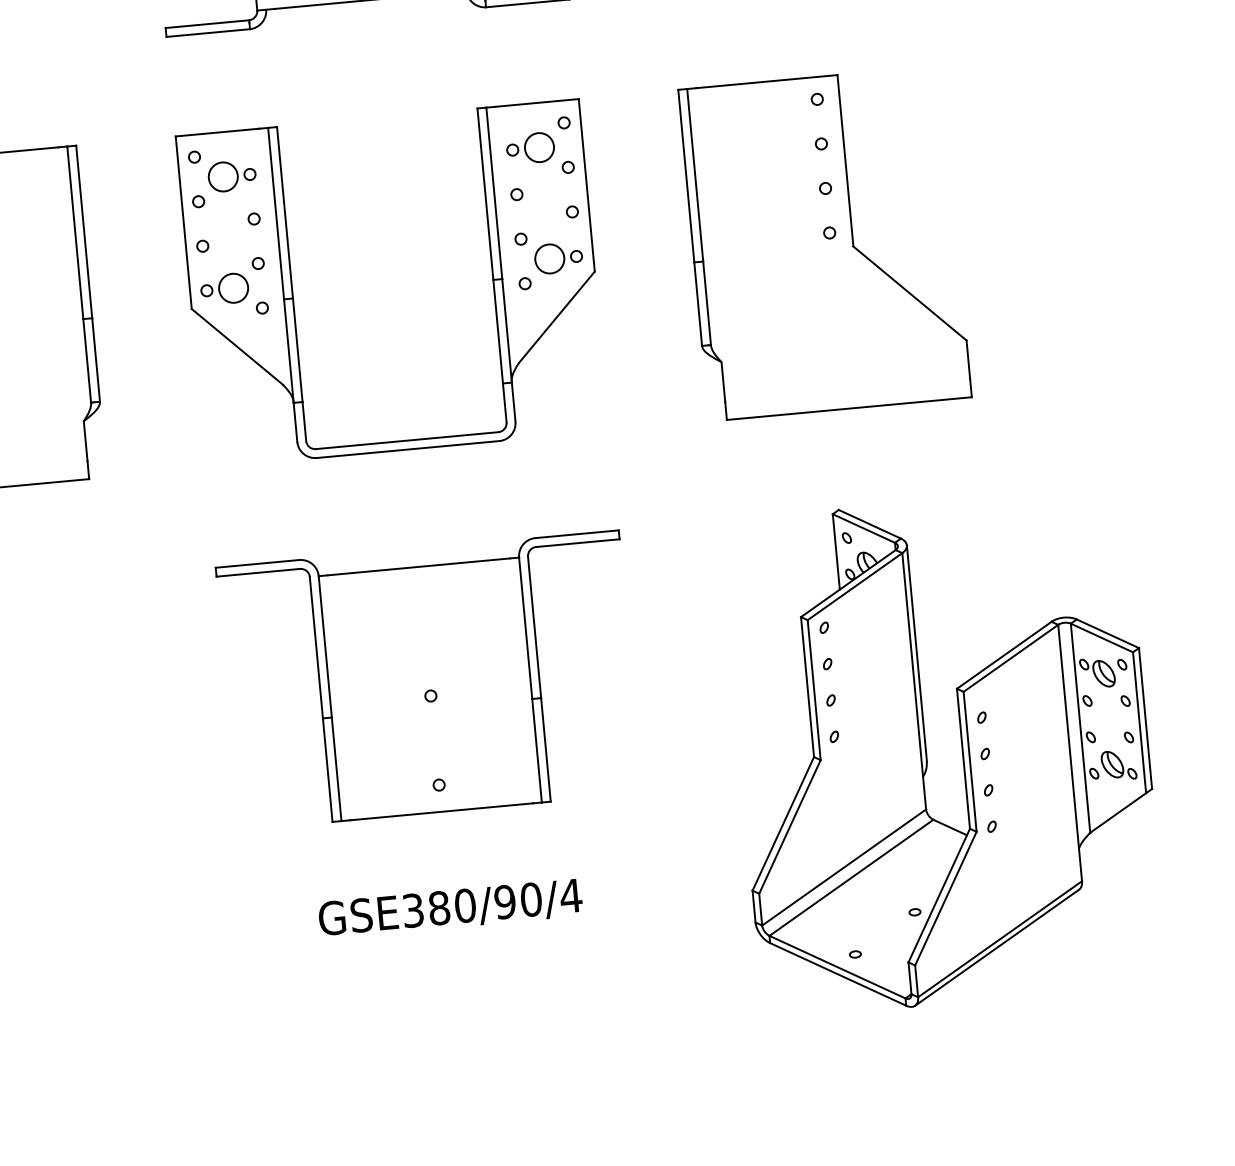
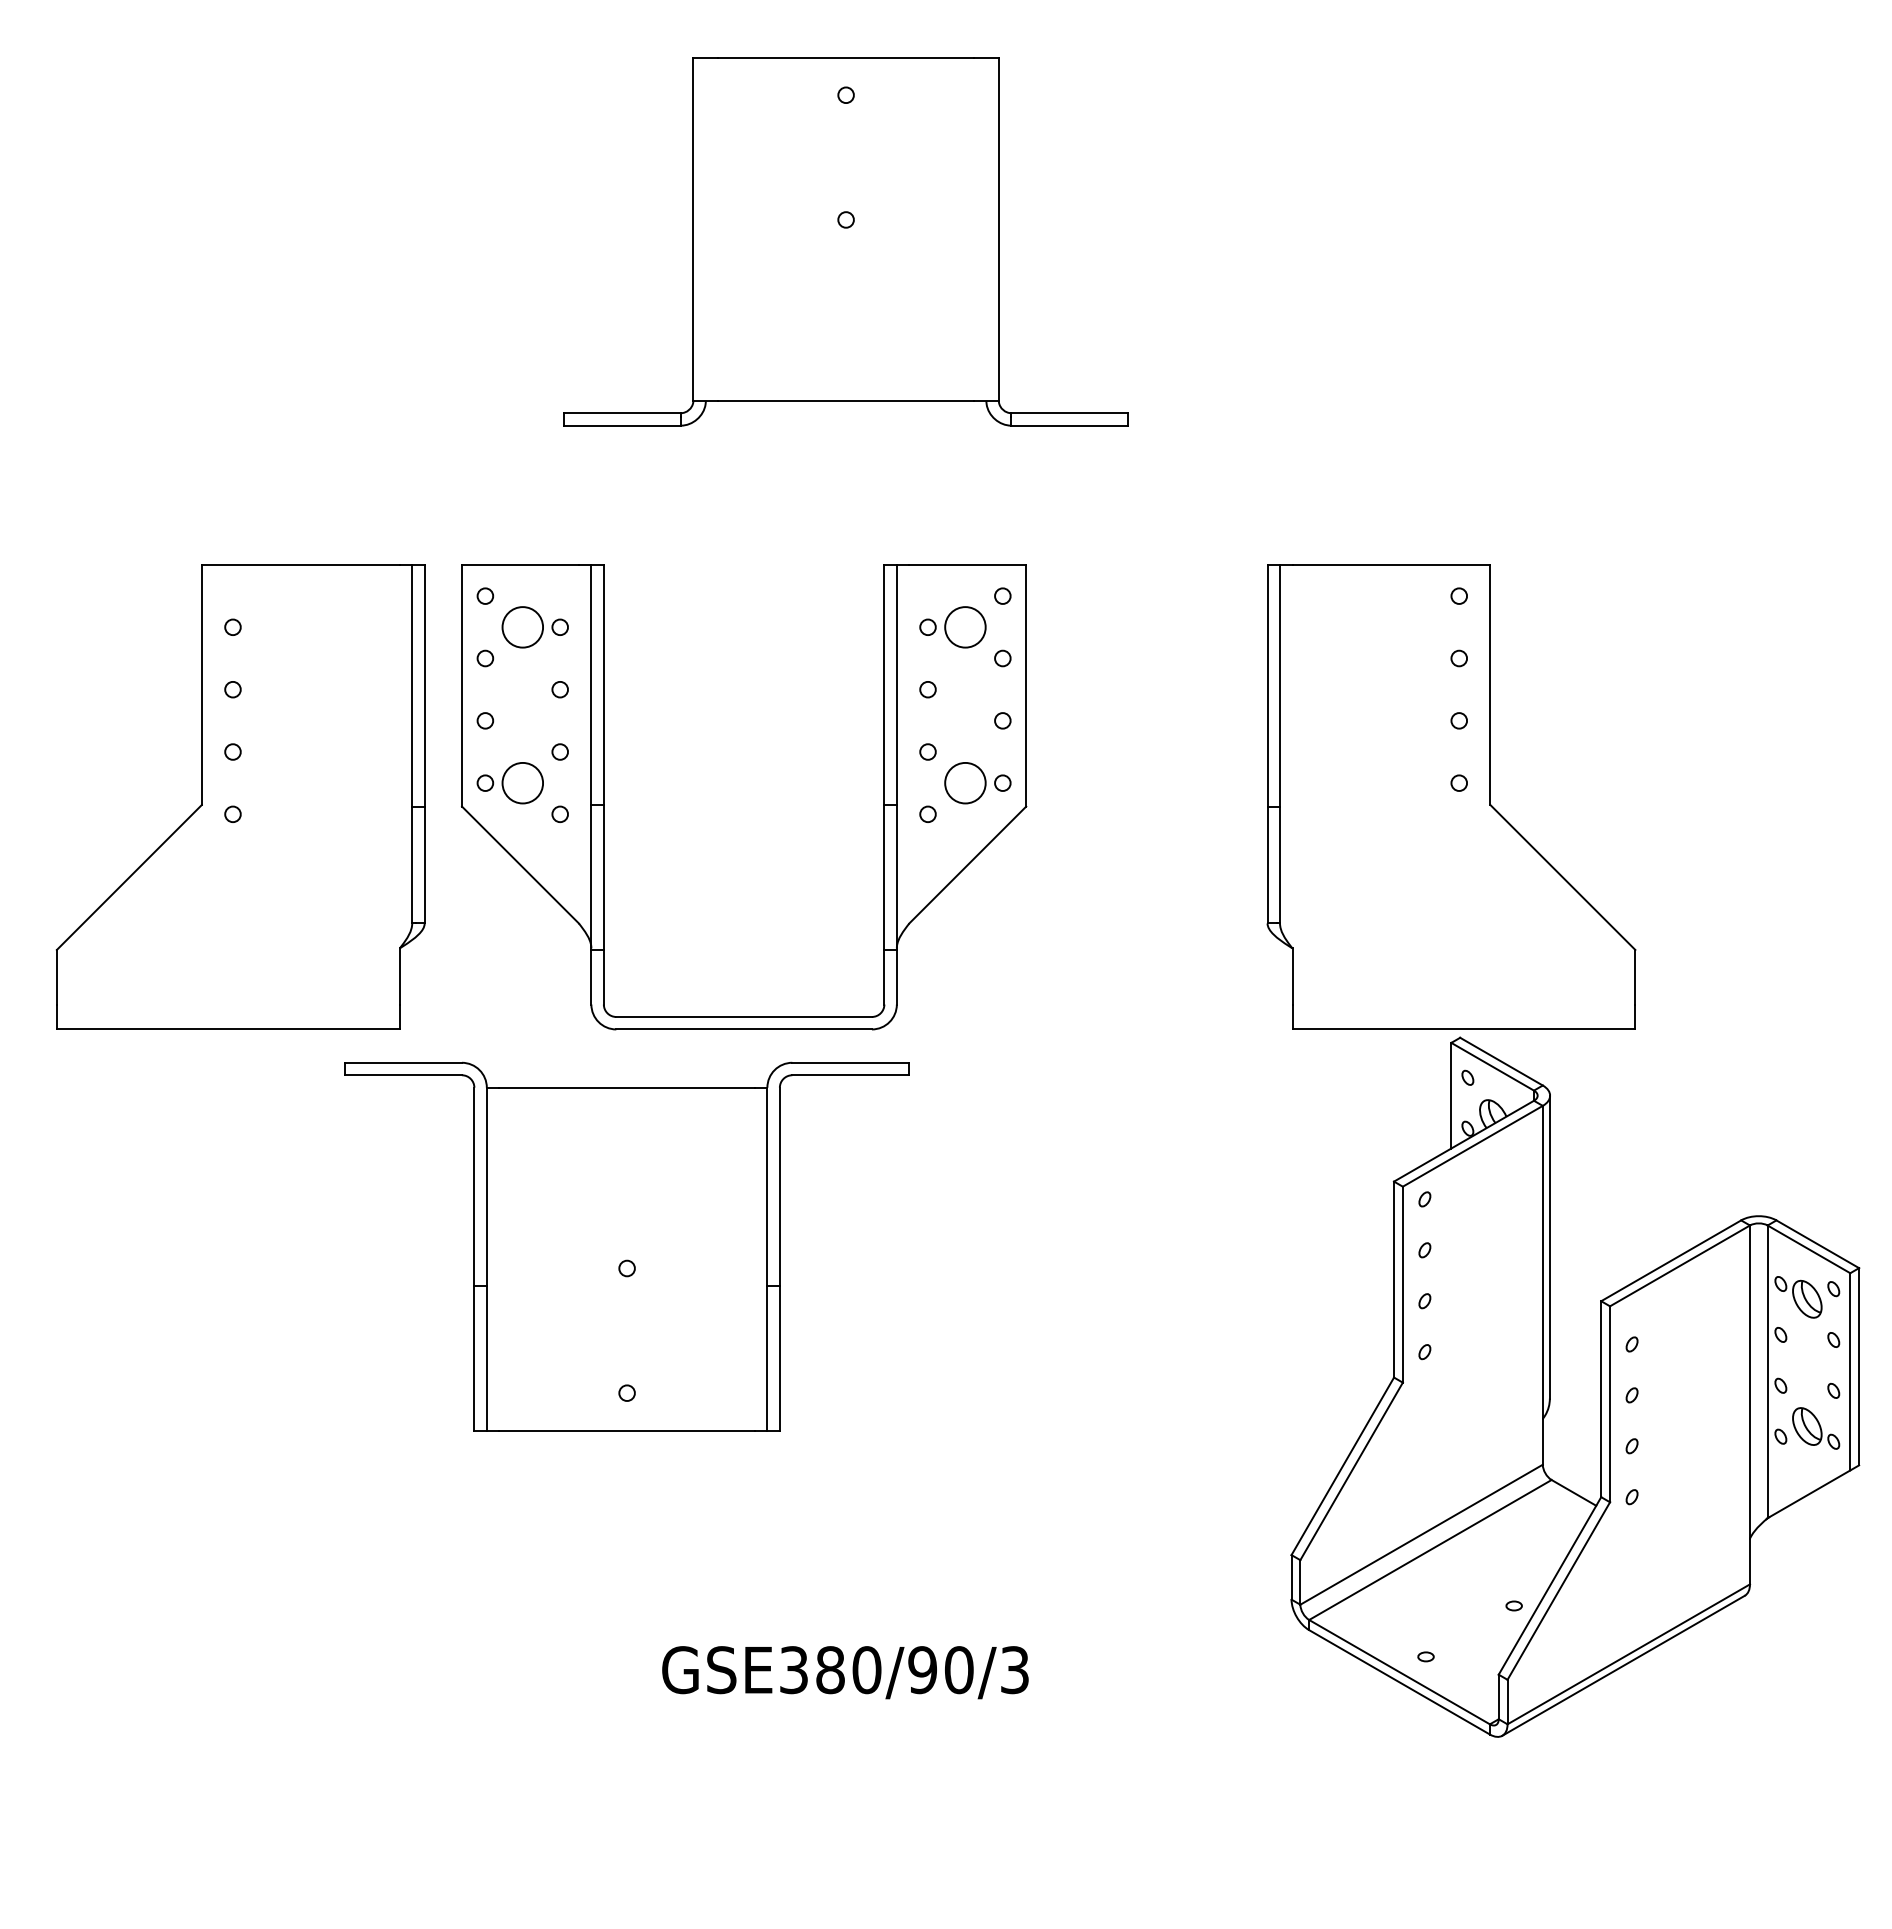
part: (492, 274) -> (883, 797), moved
part: (429, 680) -> (626, 1246), moved
part: (926, 753) -> (1550, 1386), moved
text: (570, 896) -> (1014, 1670), GSE380/90/4 -> GSE380/90/3

